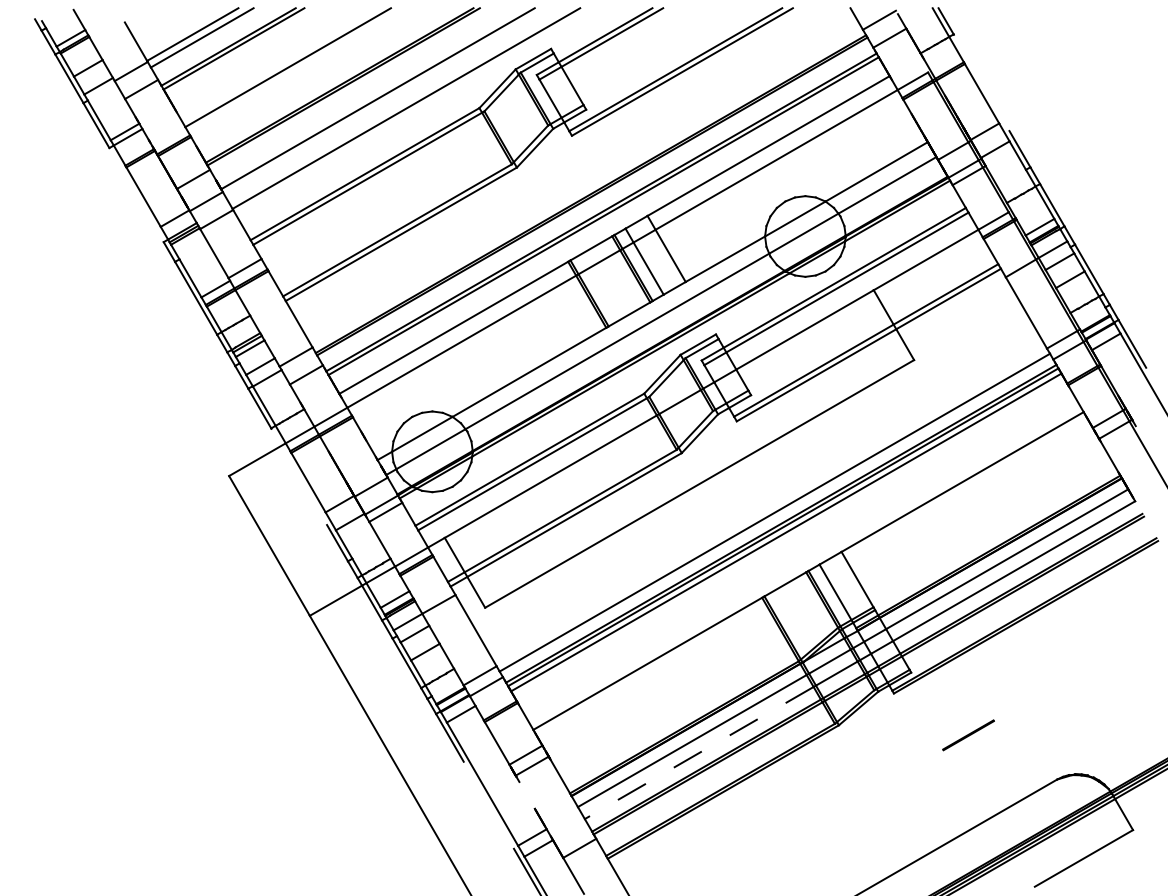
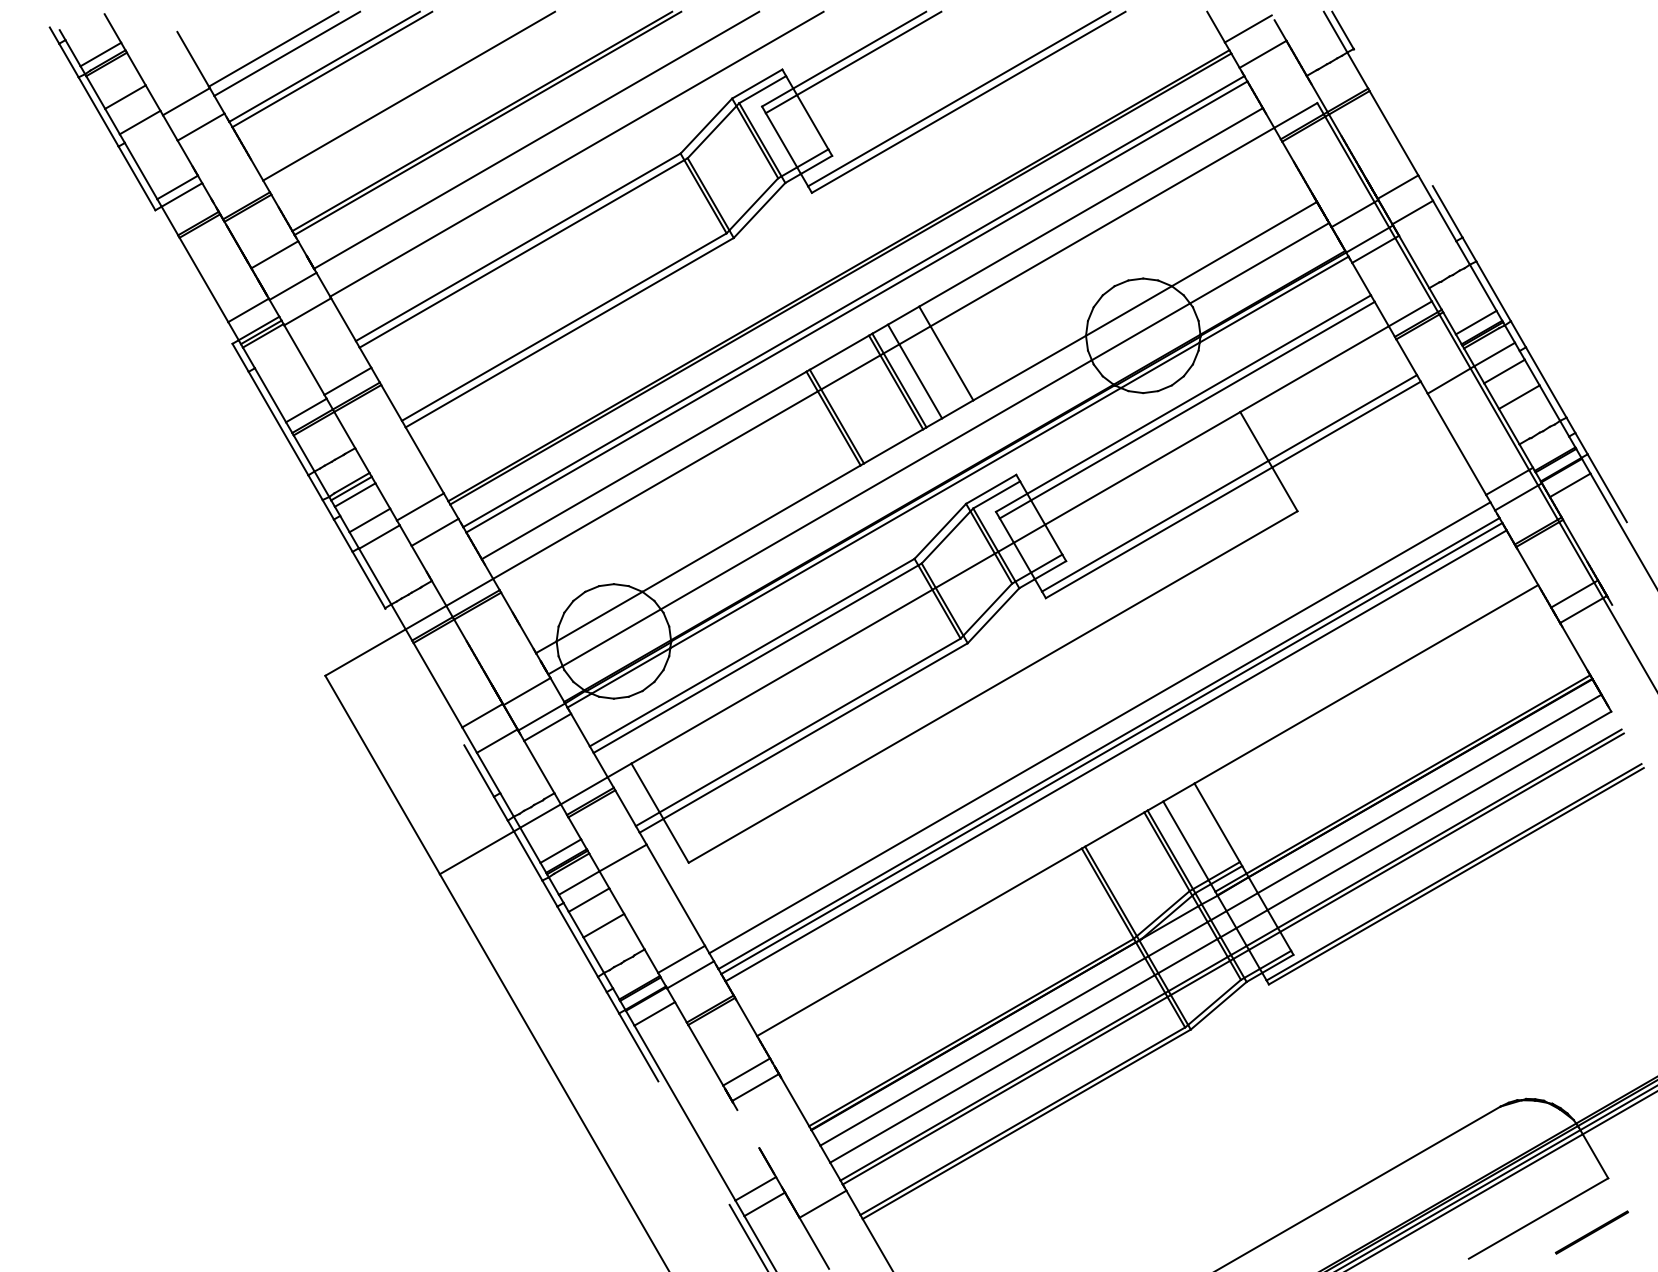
line: (968, 735) -> (1591, 1232), moved
line: (698, 753) -> (991, 1069), dashed -> solid

